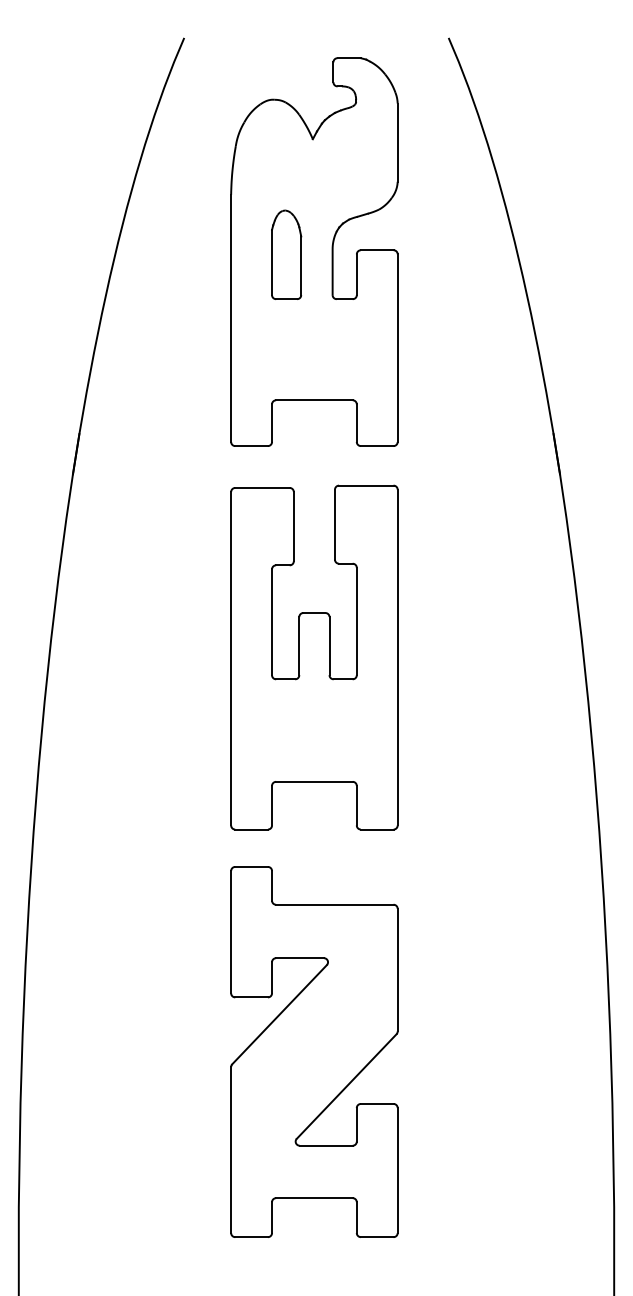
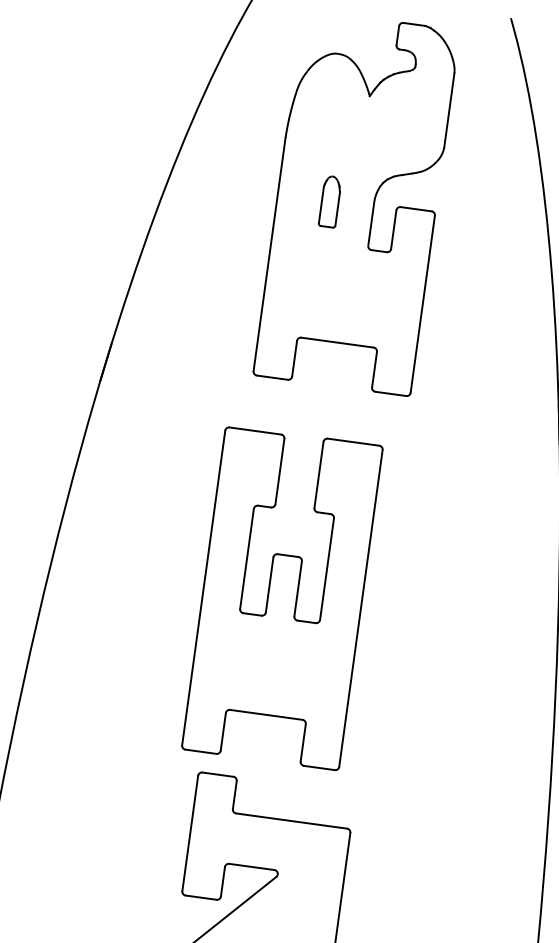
part: (286, 254) -> (330, 201), size x0.6
part: (314, 657) -> (282, 597), moved

